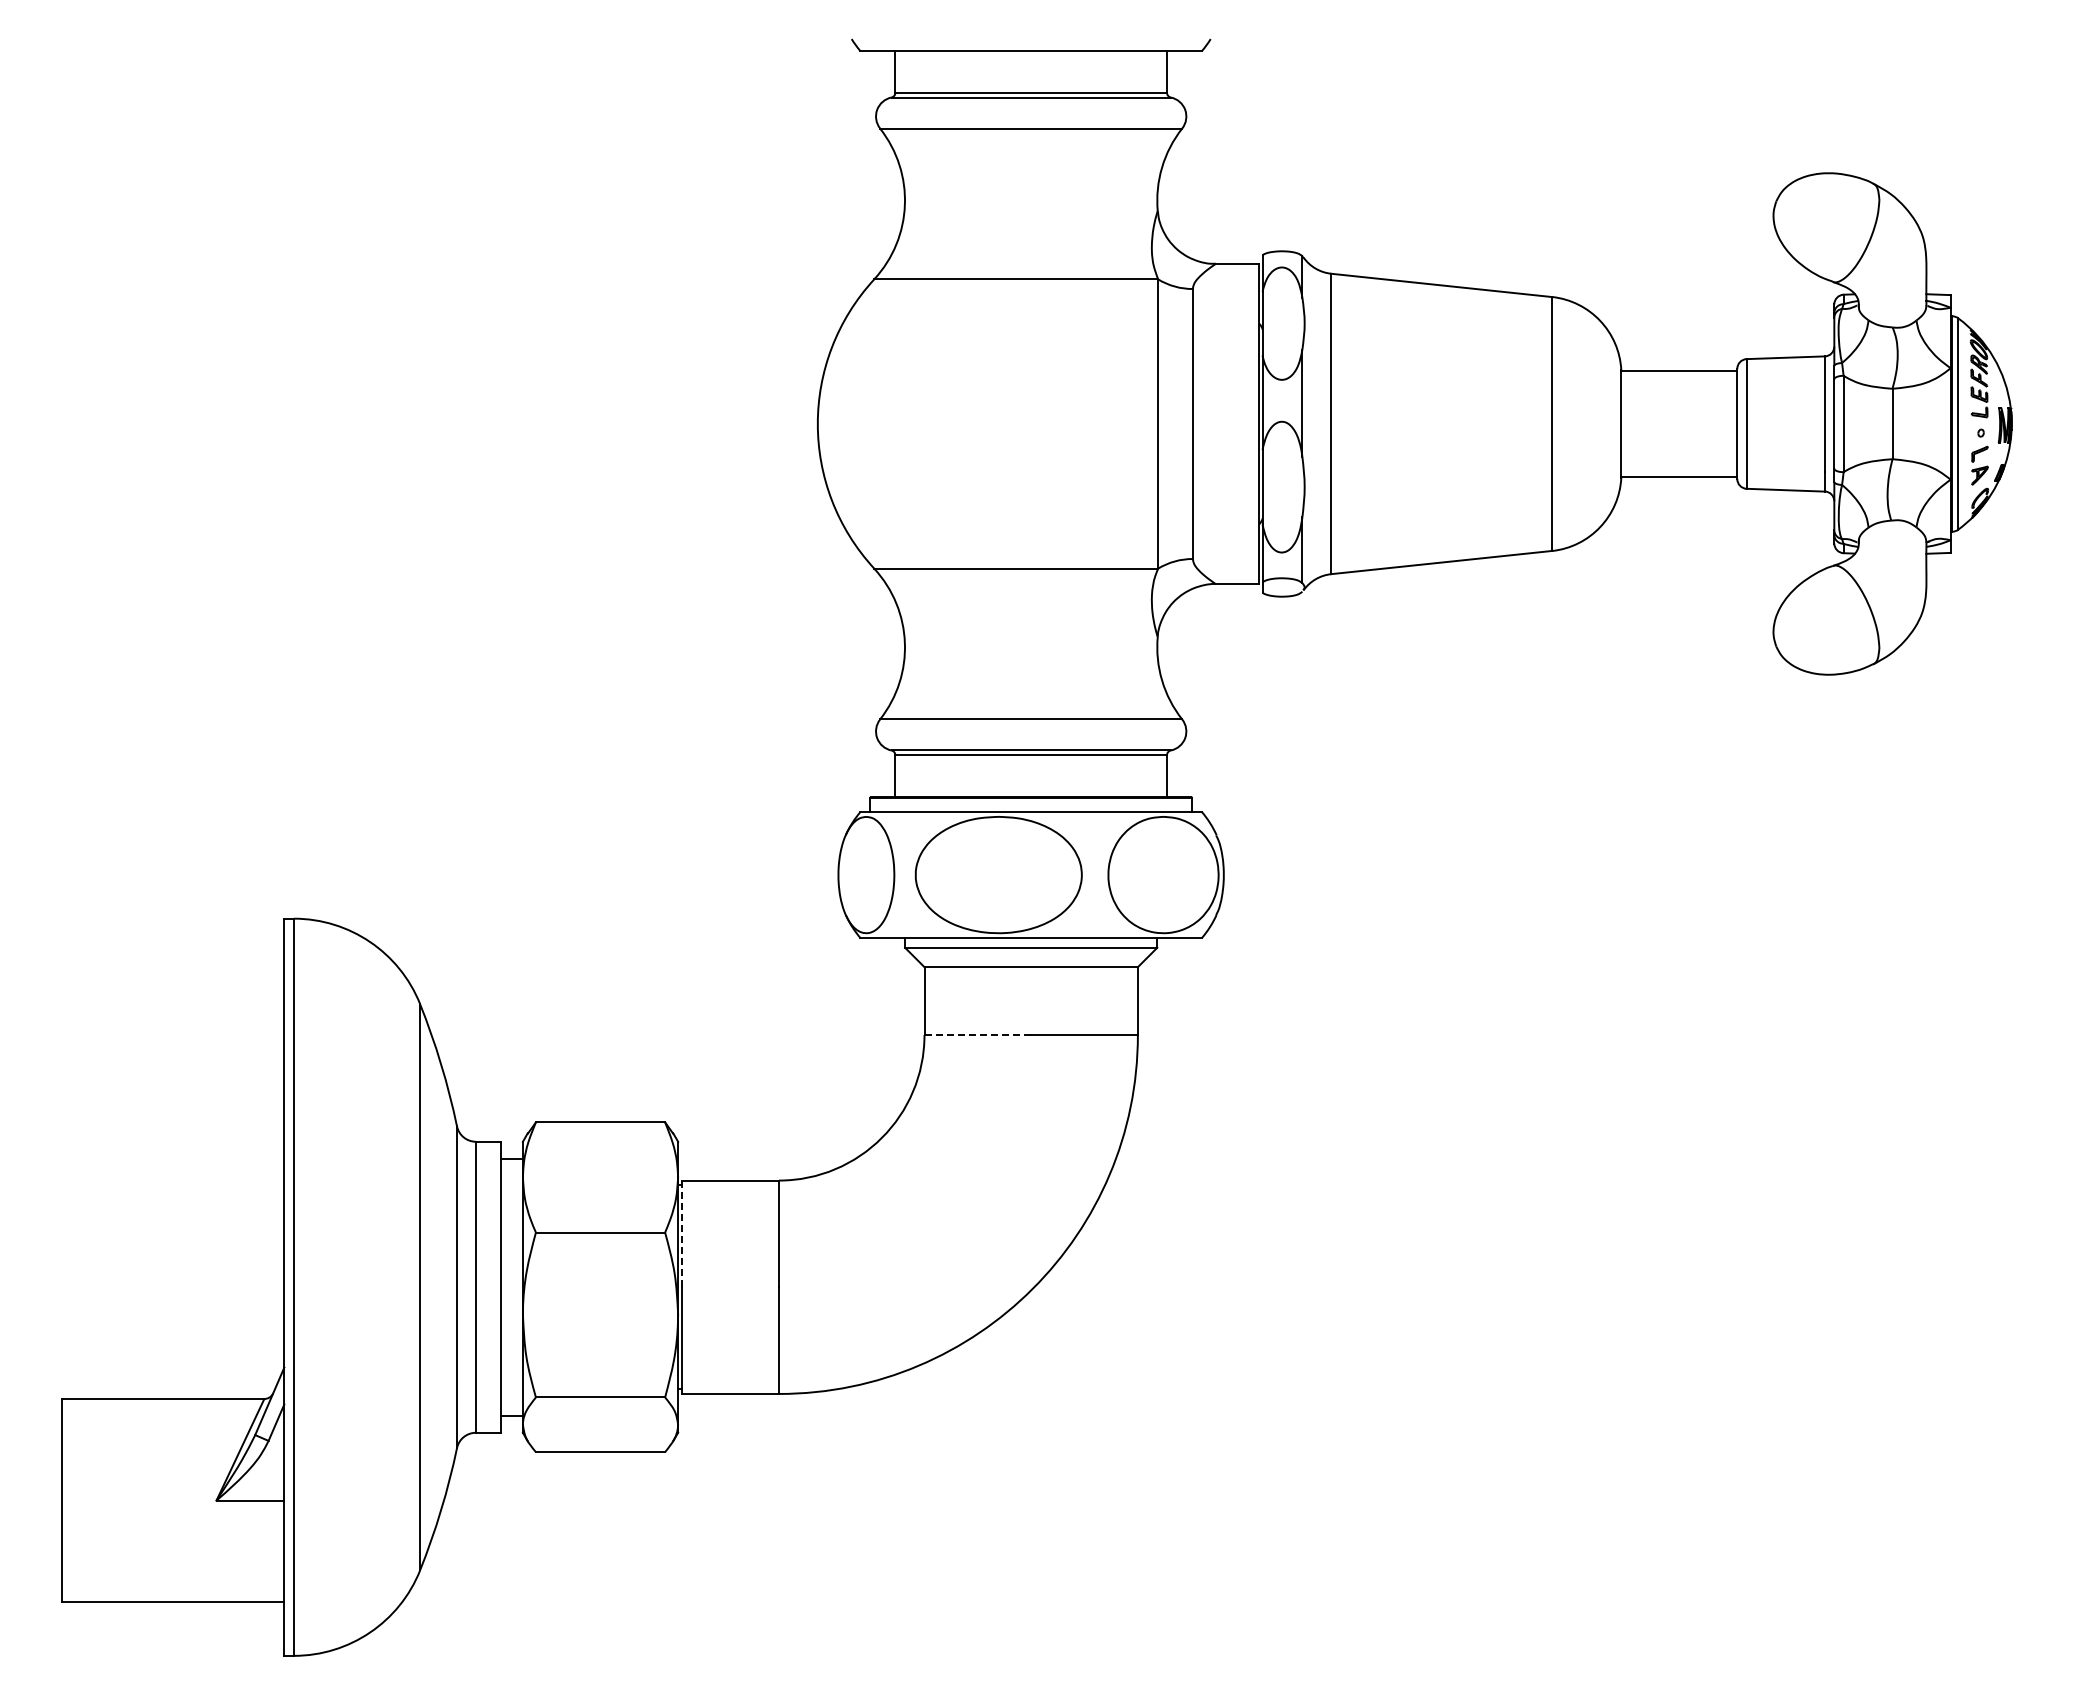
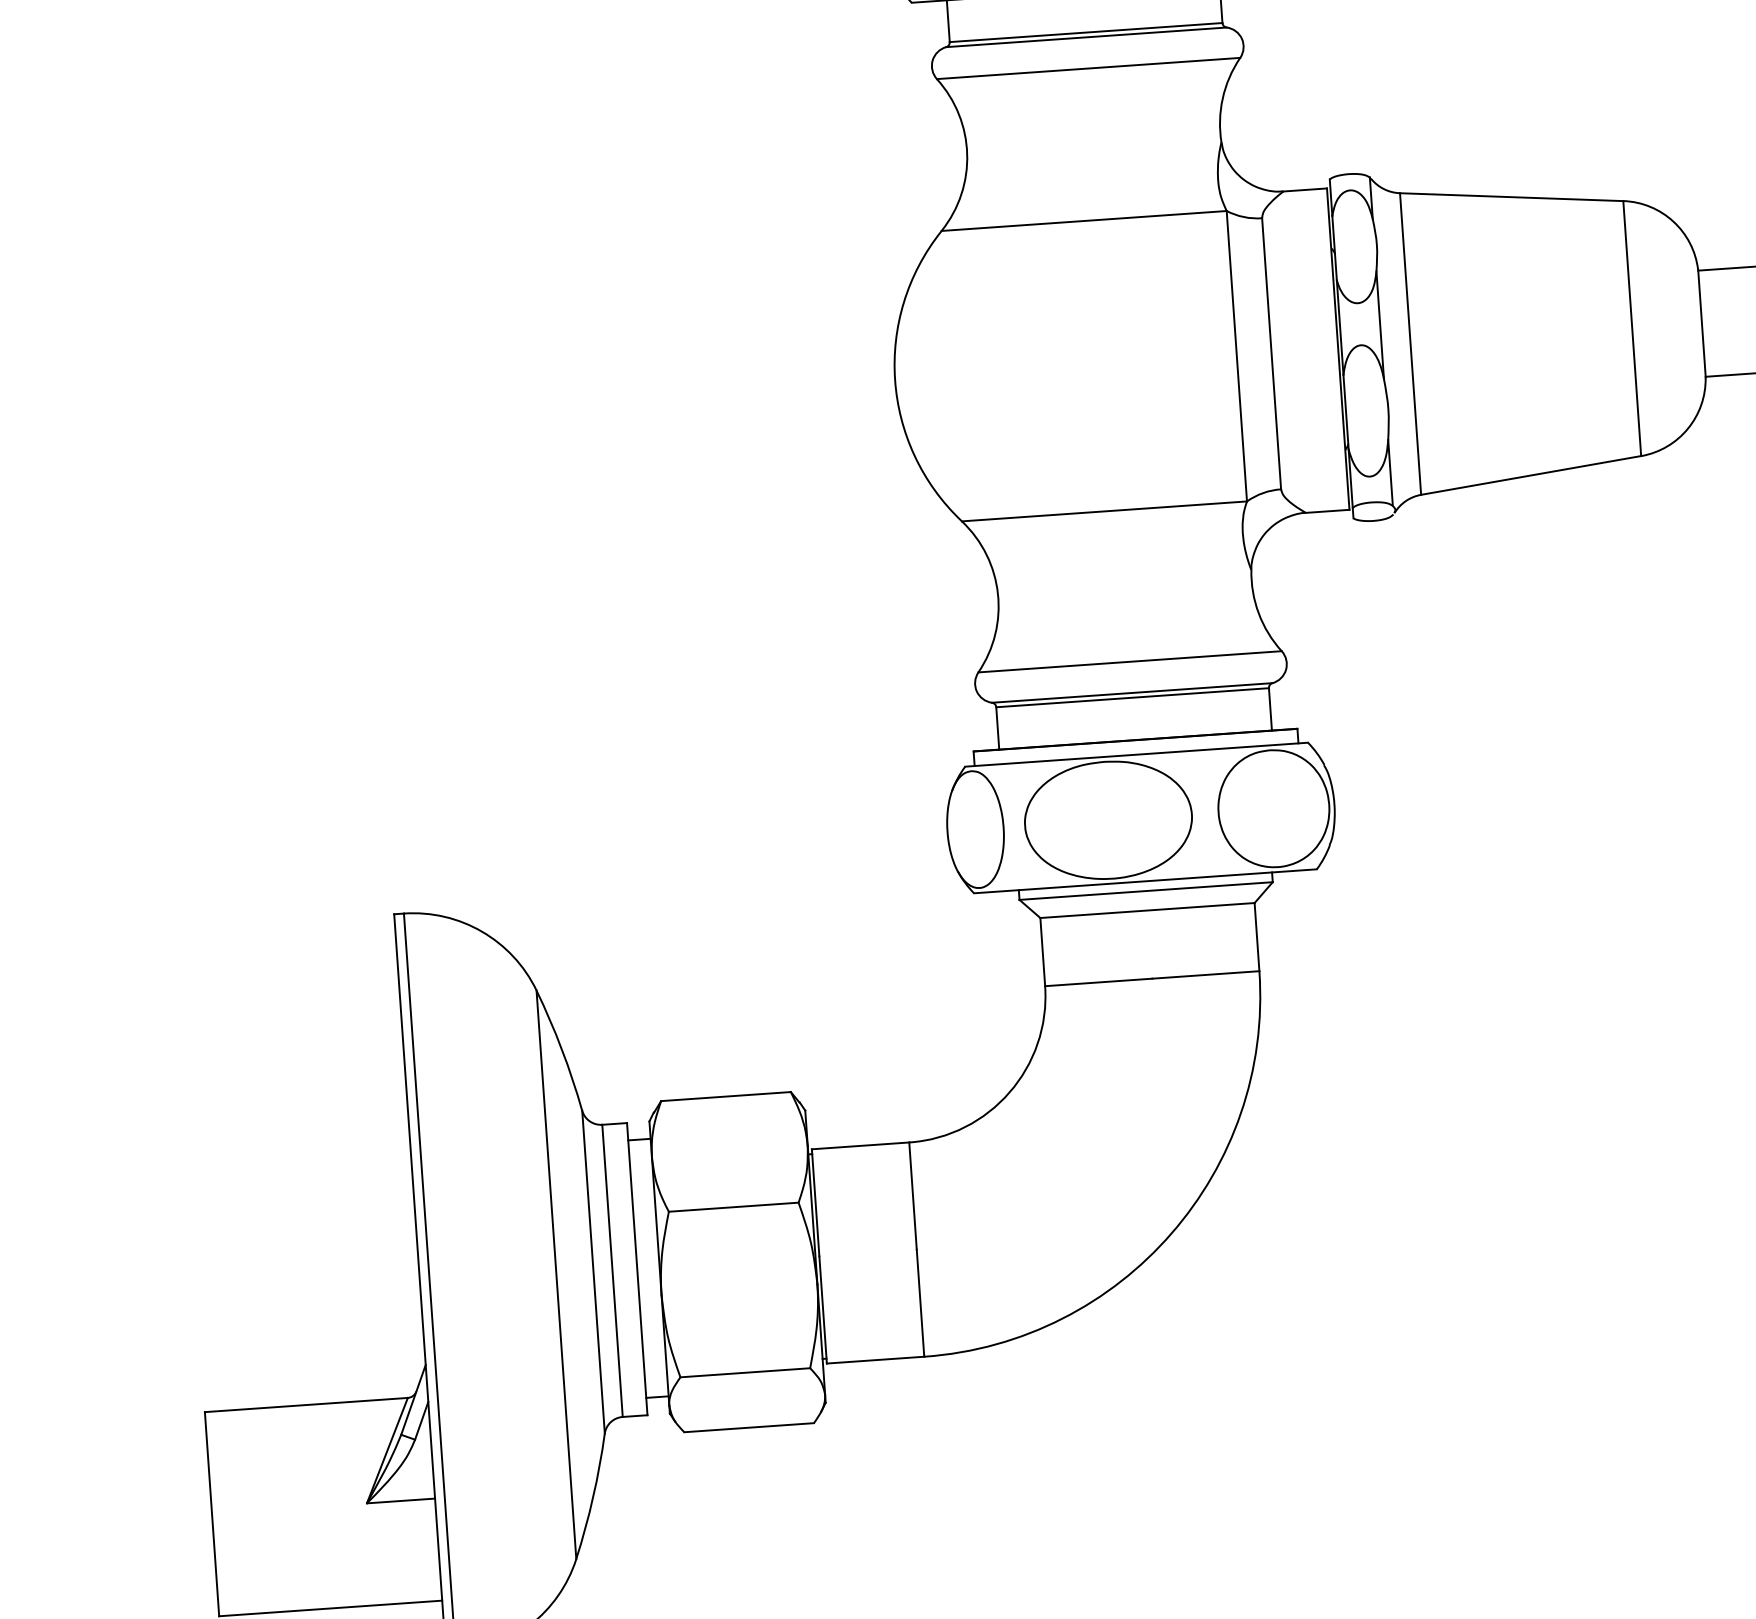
line: (977, 1035) -> (1098, 982), dashed -> solid
line: (682, 1233) -> (816, 1202), dashed -> solid

